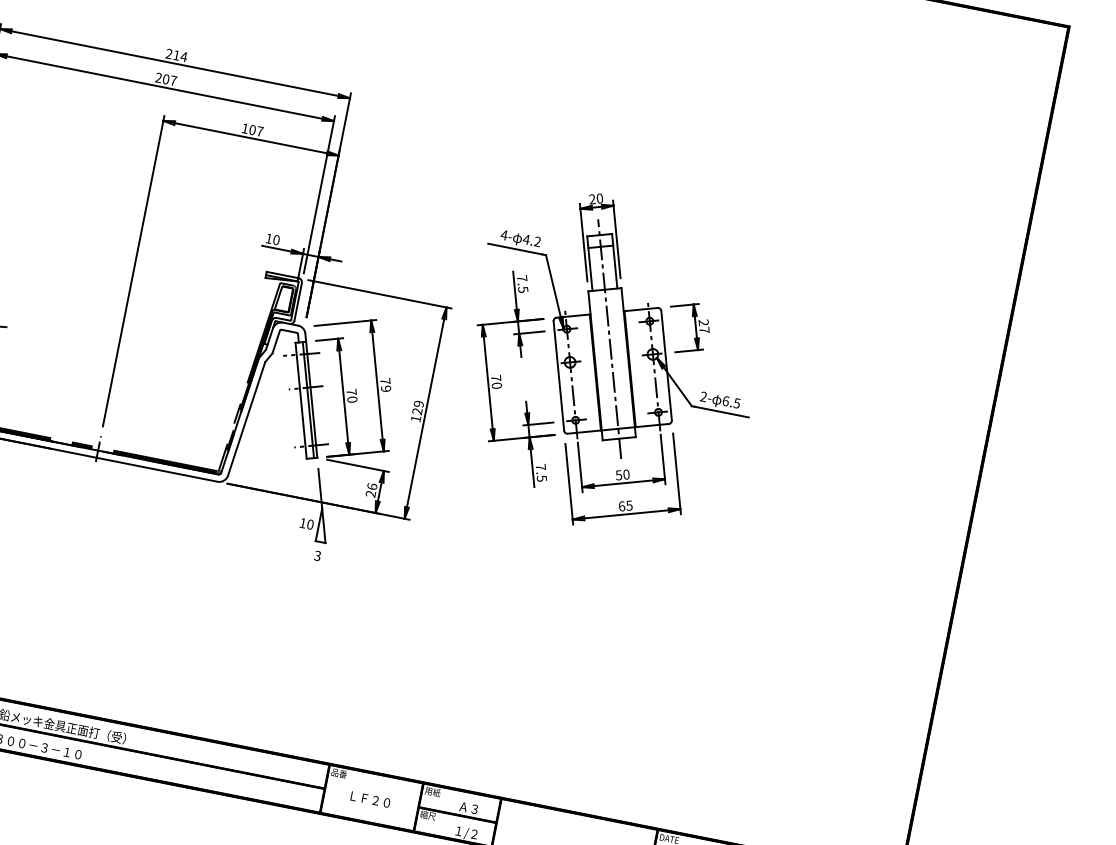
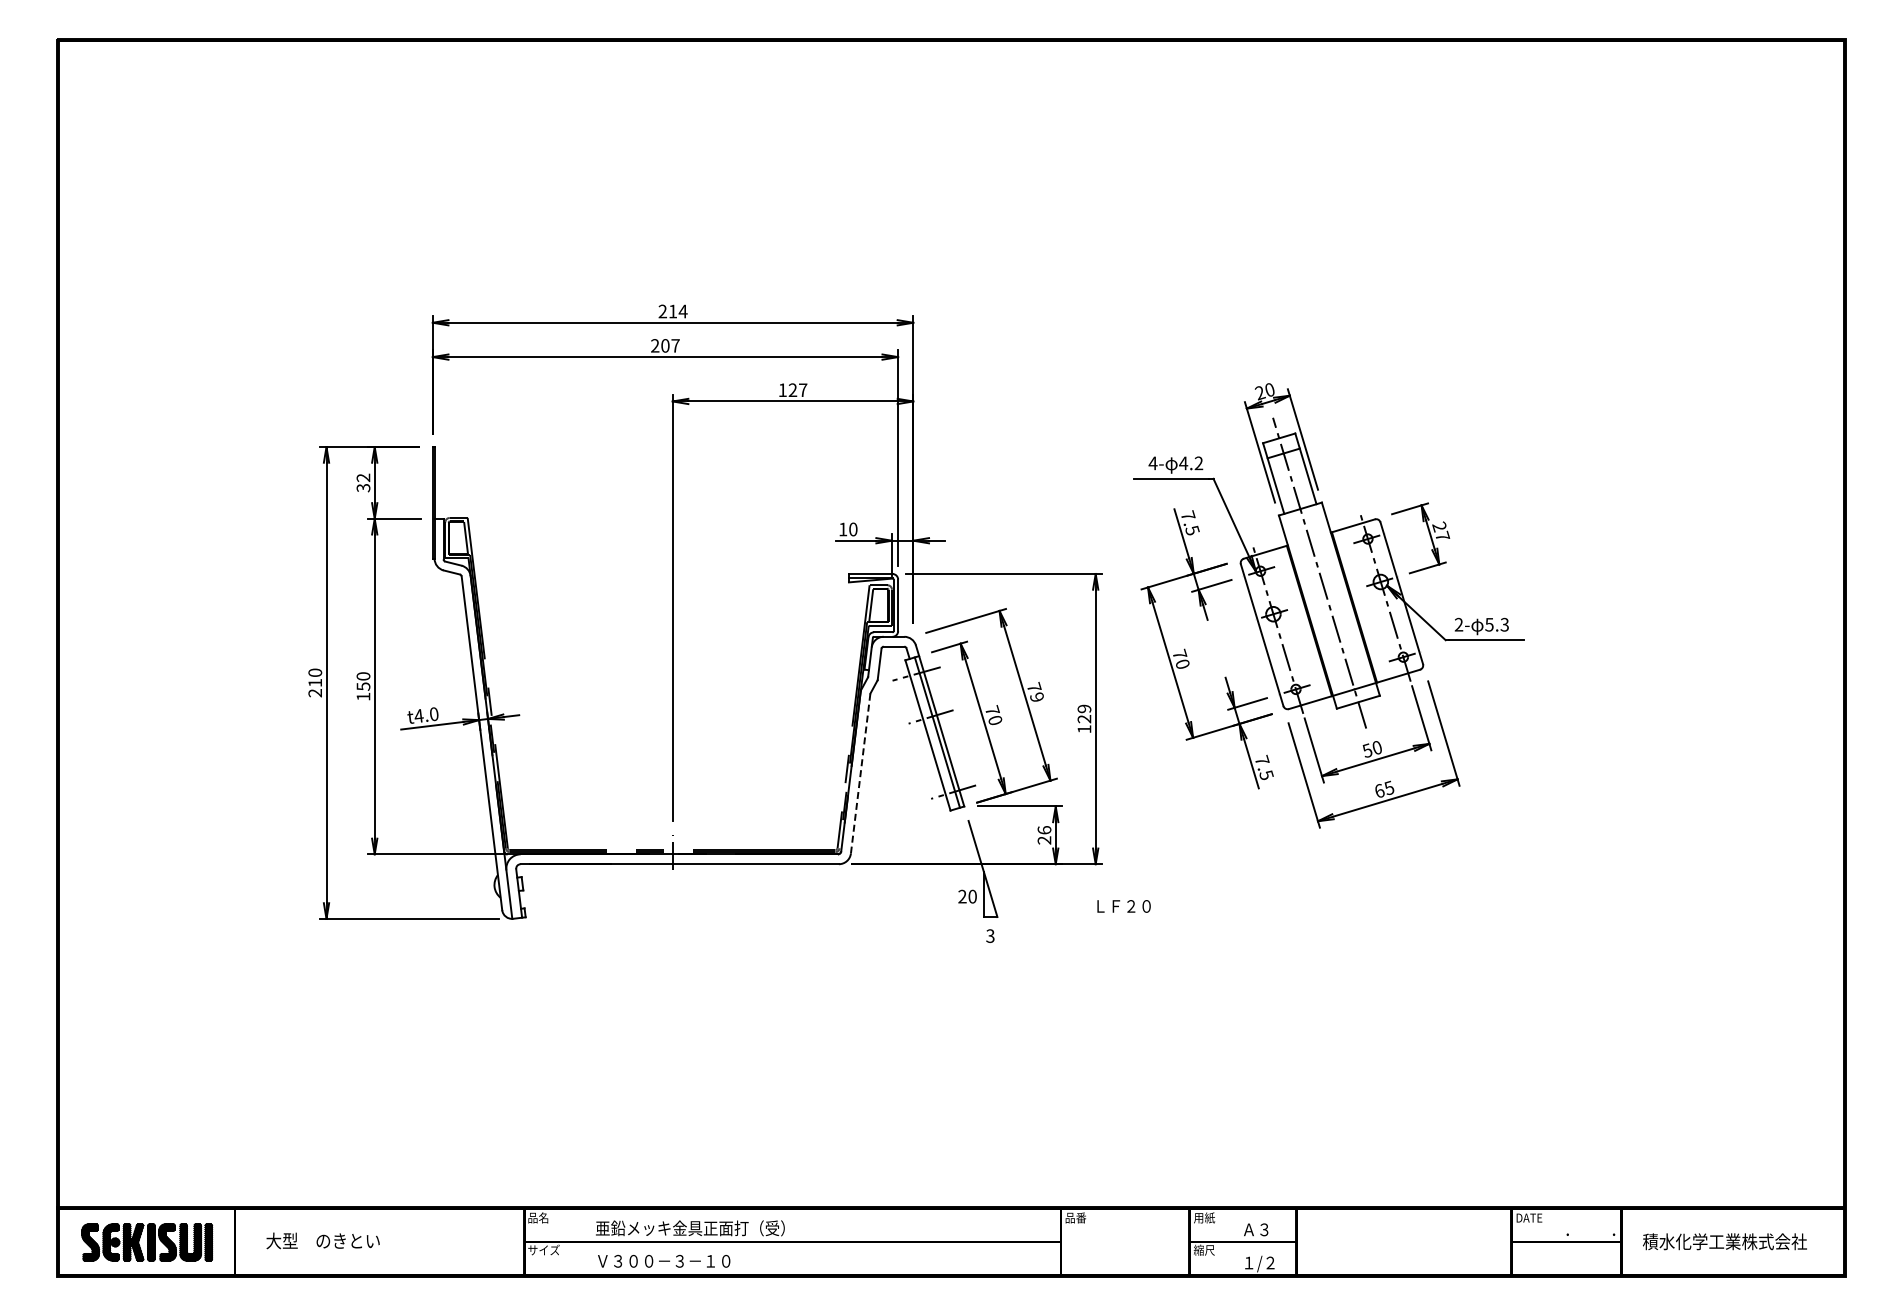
text: (252, 130) -> (792, 390), 107 -> 127
text: (731, 402) -> (1496, 624), 6.5 -> 5.3
line: (246, 418) -> (860, 773), solid -> dashed
text: (303, 523) -> (962, 896), 10 -> 20
text: (370, 799) -> (1123, 906), moved

